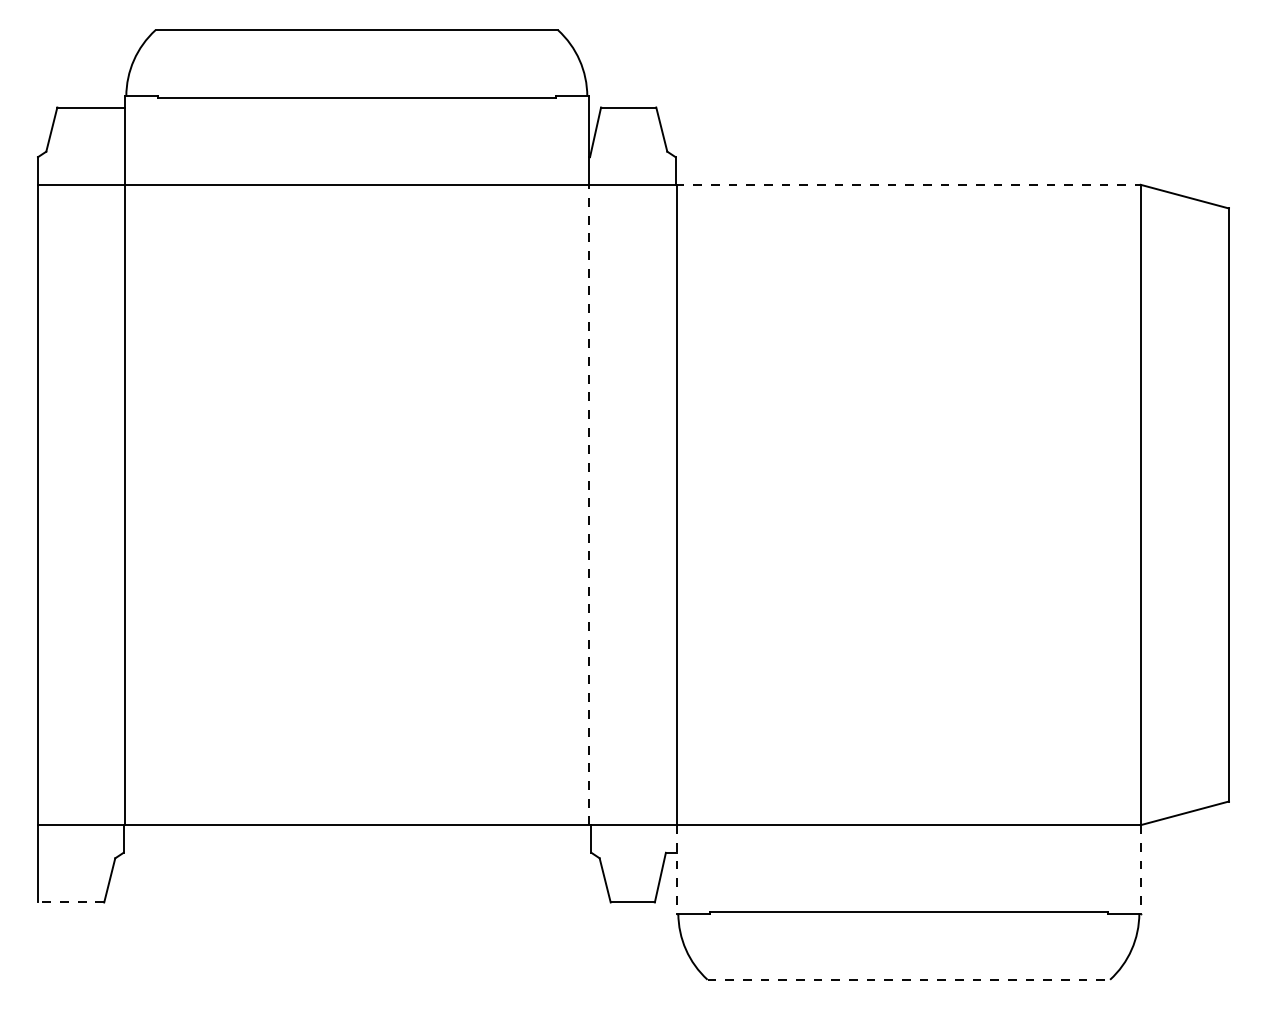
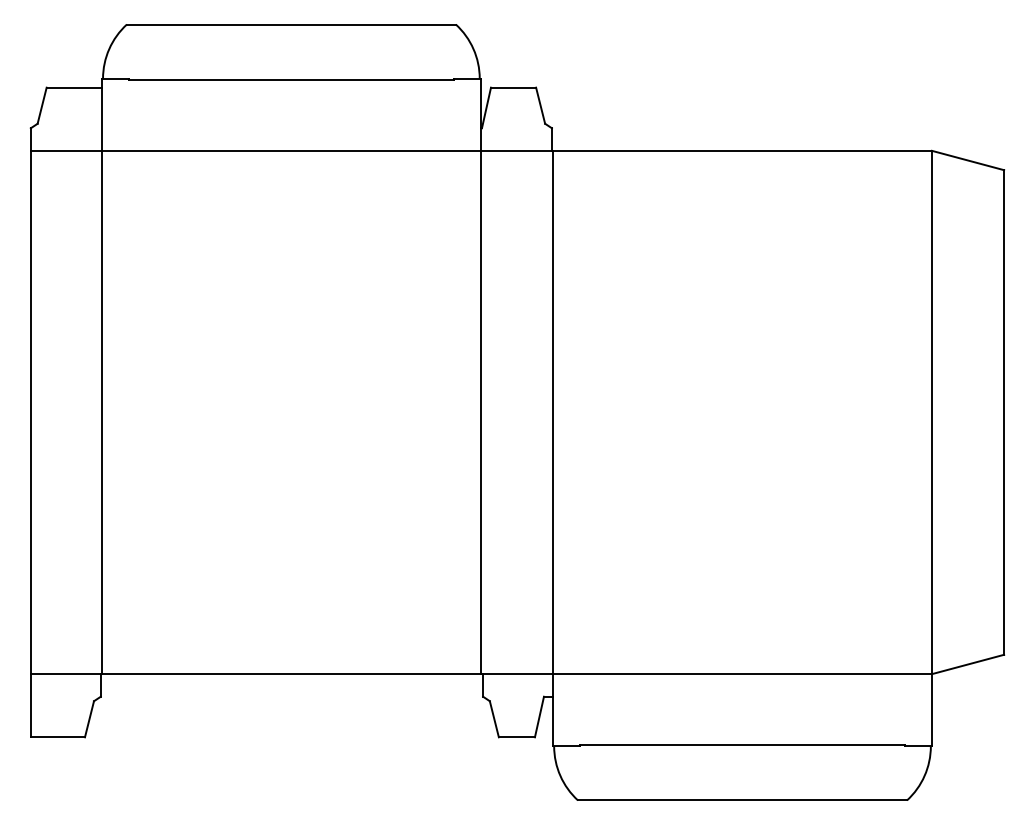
line: (908, 184) -> (742, 150), dashed -> solid
line: (588, 504) -> (480, 412), dashed -> solid
line: (676, 869) -> (552, 710), dashed -> solid
line: (1140, 869) -> (931, 710), dashed -> solid
line: (70, 902) -> (57, 737), dashed -> solid
line: (909, 979) -> (743, 800), dashed -> solid

